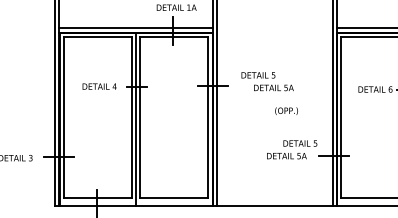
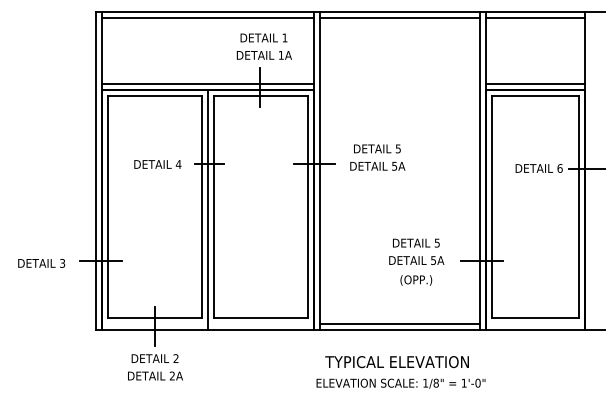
text: (273, 88) -> (377, 166), moved
text: (286, 111) -> (416, 280), moved
text: (300, 143) -> (416, 242), moved
line: (274, 201) -> (399, 323), added

